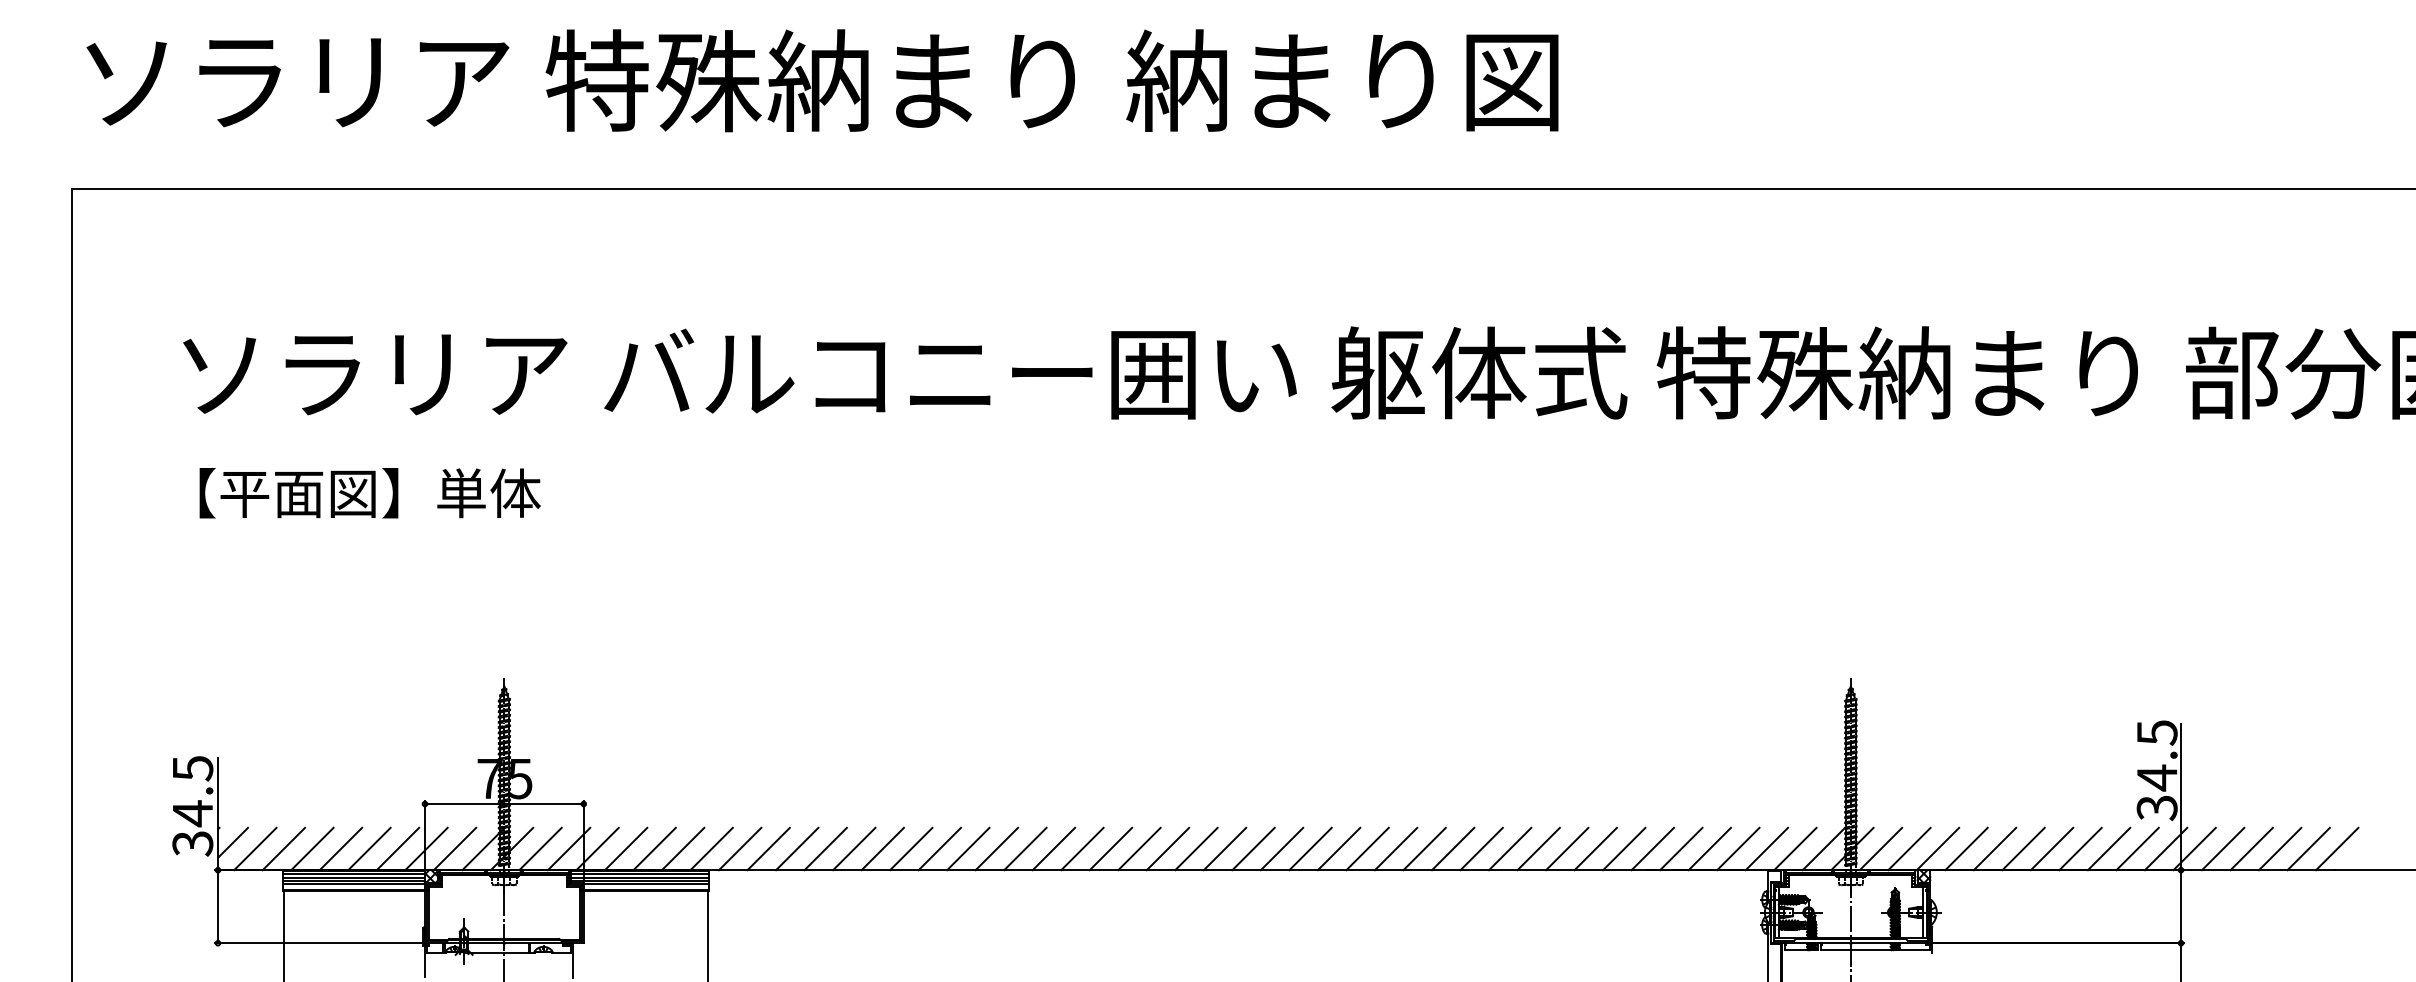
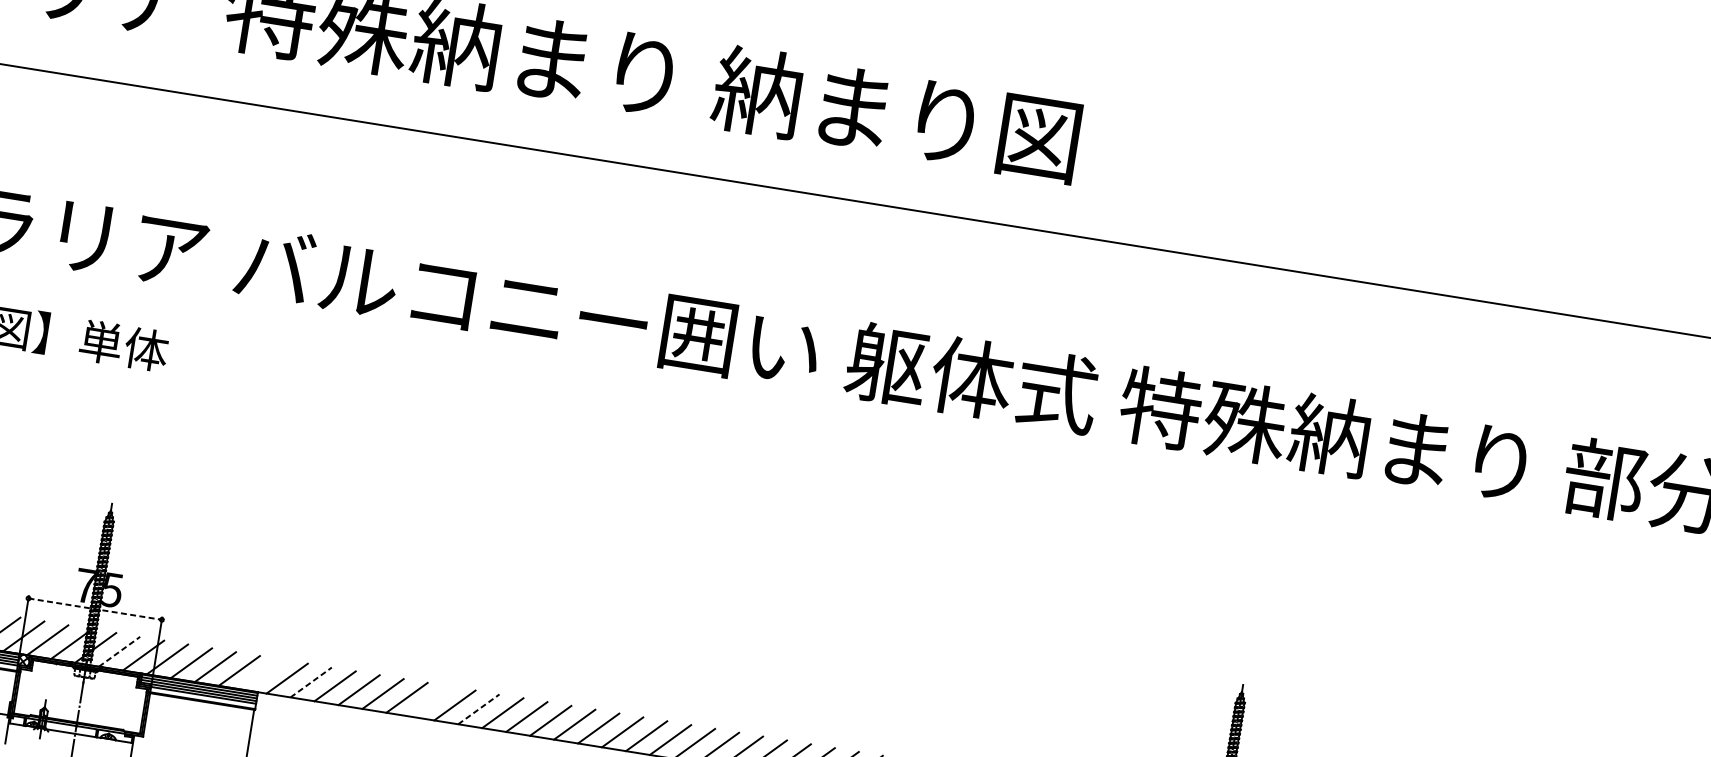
line: (504, 804) -> (95, 609), solid -> dashed
line: (711, 848) -> (263, 674), removed
line: (911, 848) -> (431, 701), removed
line: (540, 849) -> (119, 652), solid -> dashed
line: (768, 849) -> (310, 682), solid -> dashed
line: (968, 849) -> (478, 709), solid -> dashed

